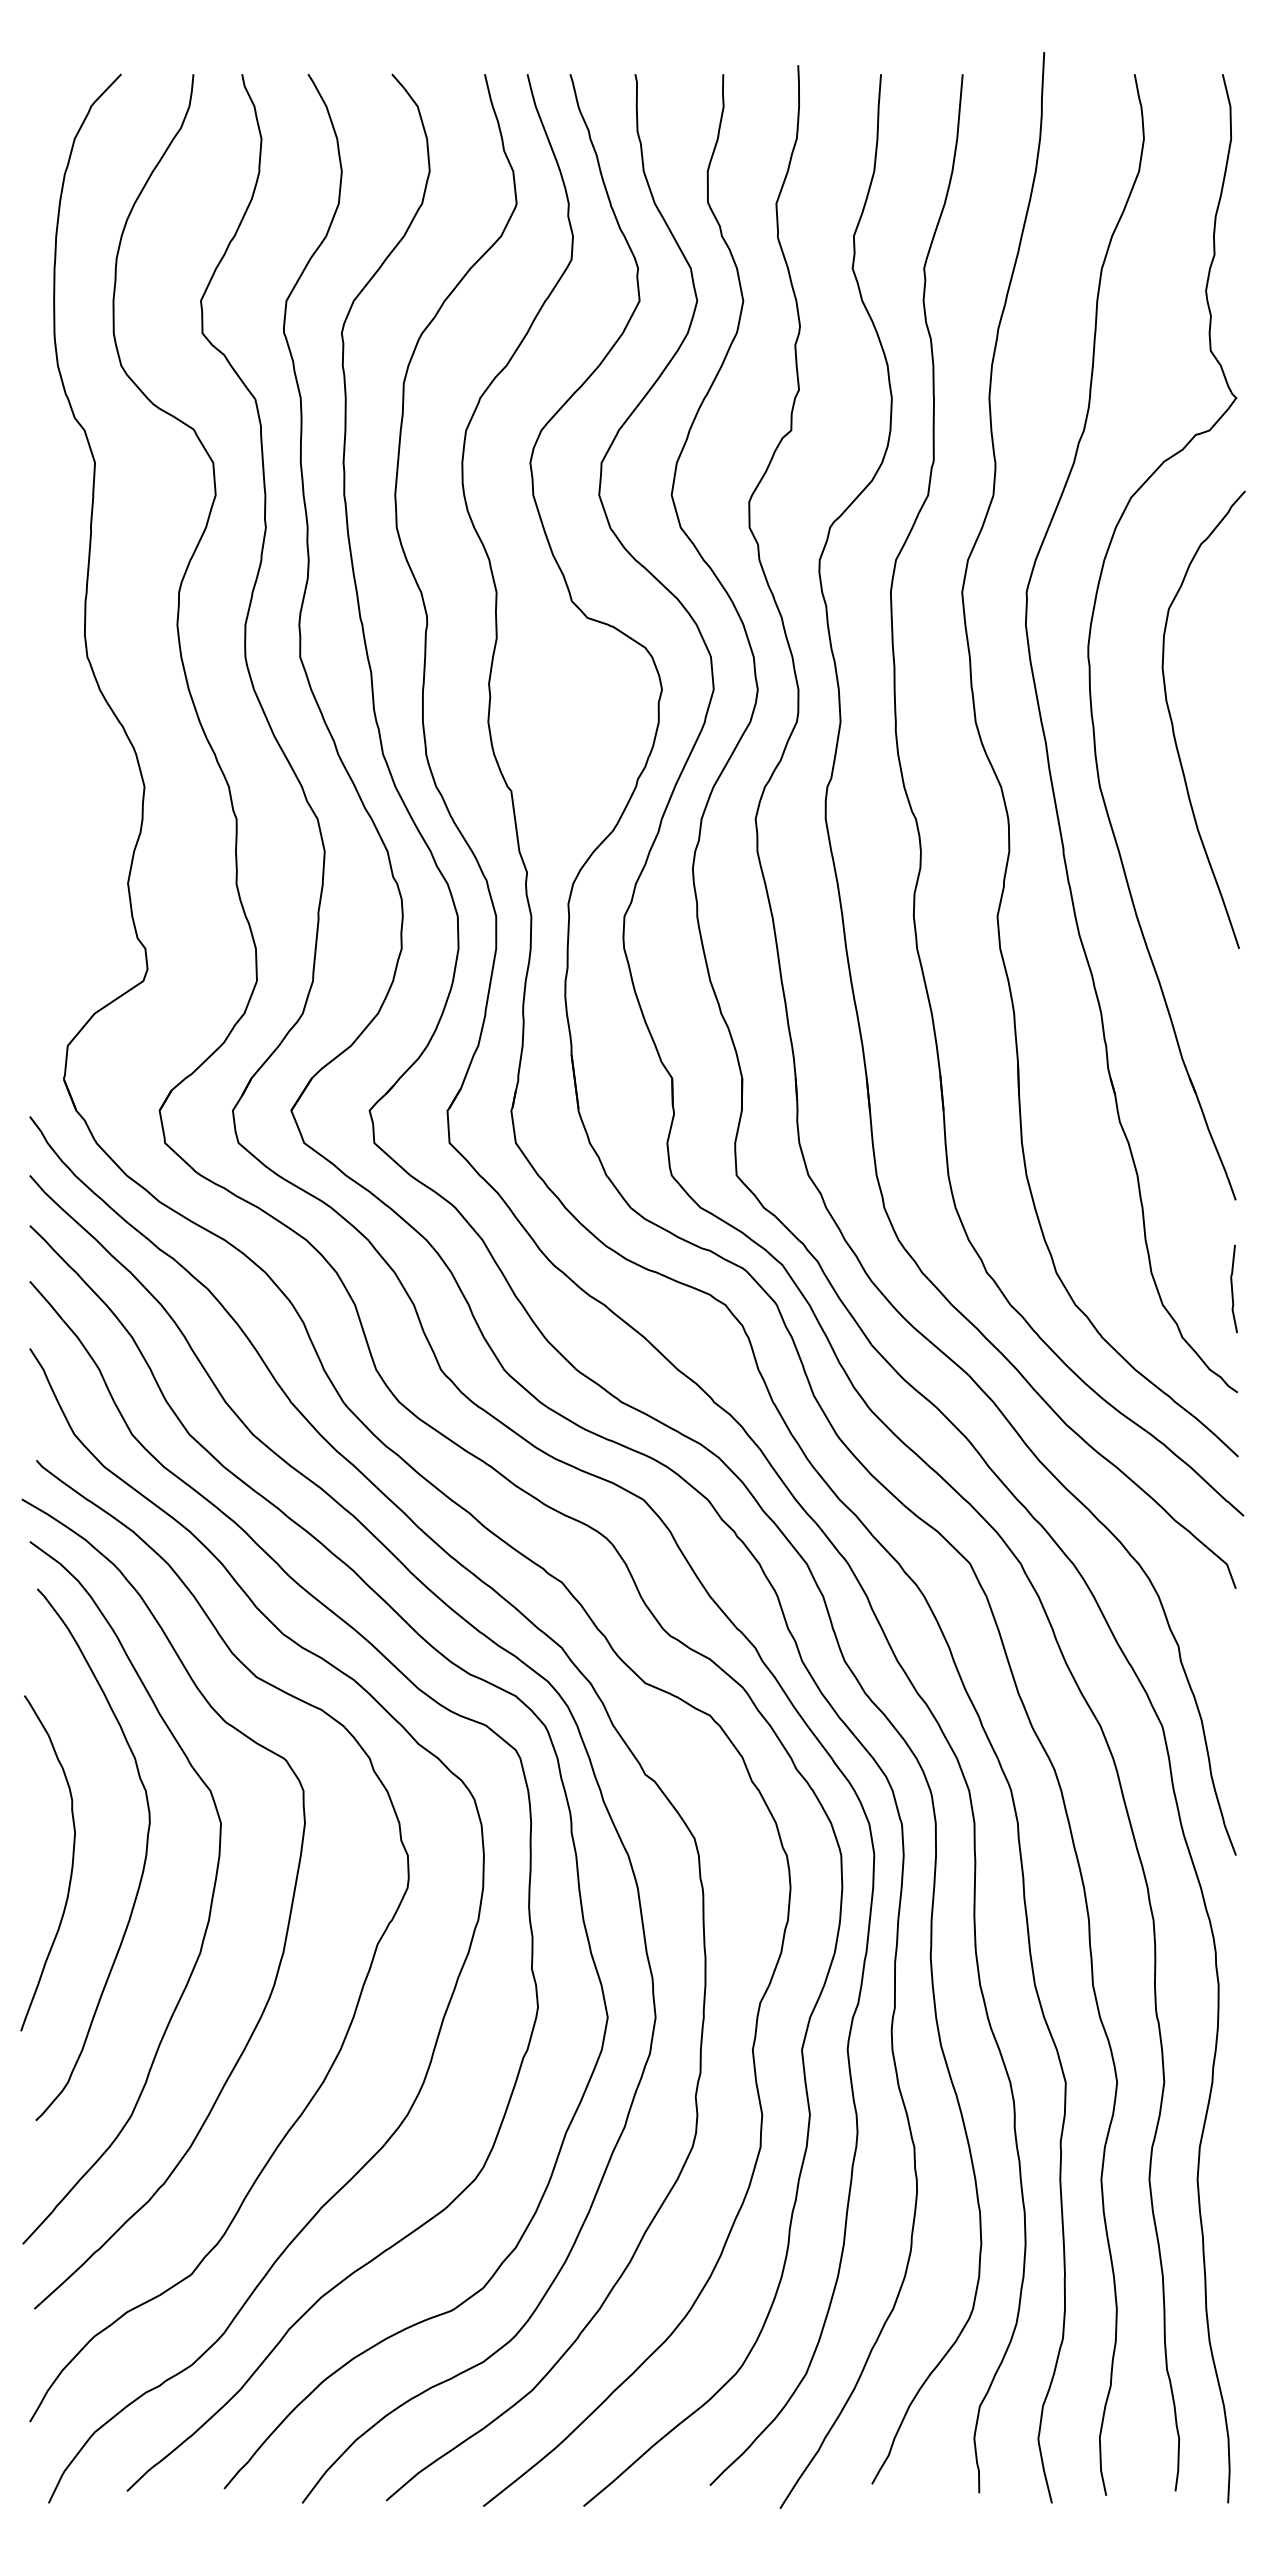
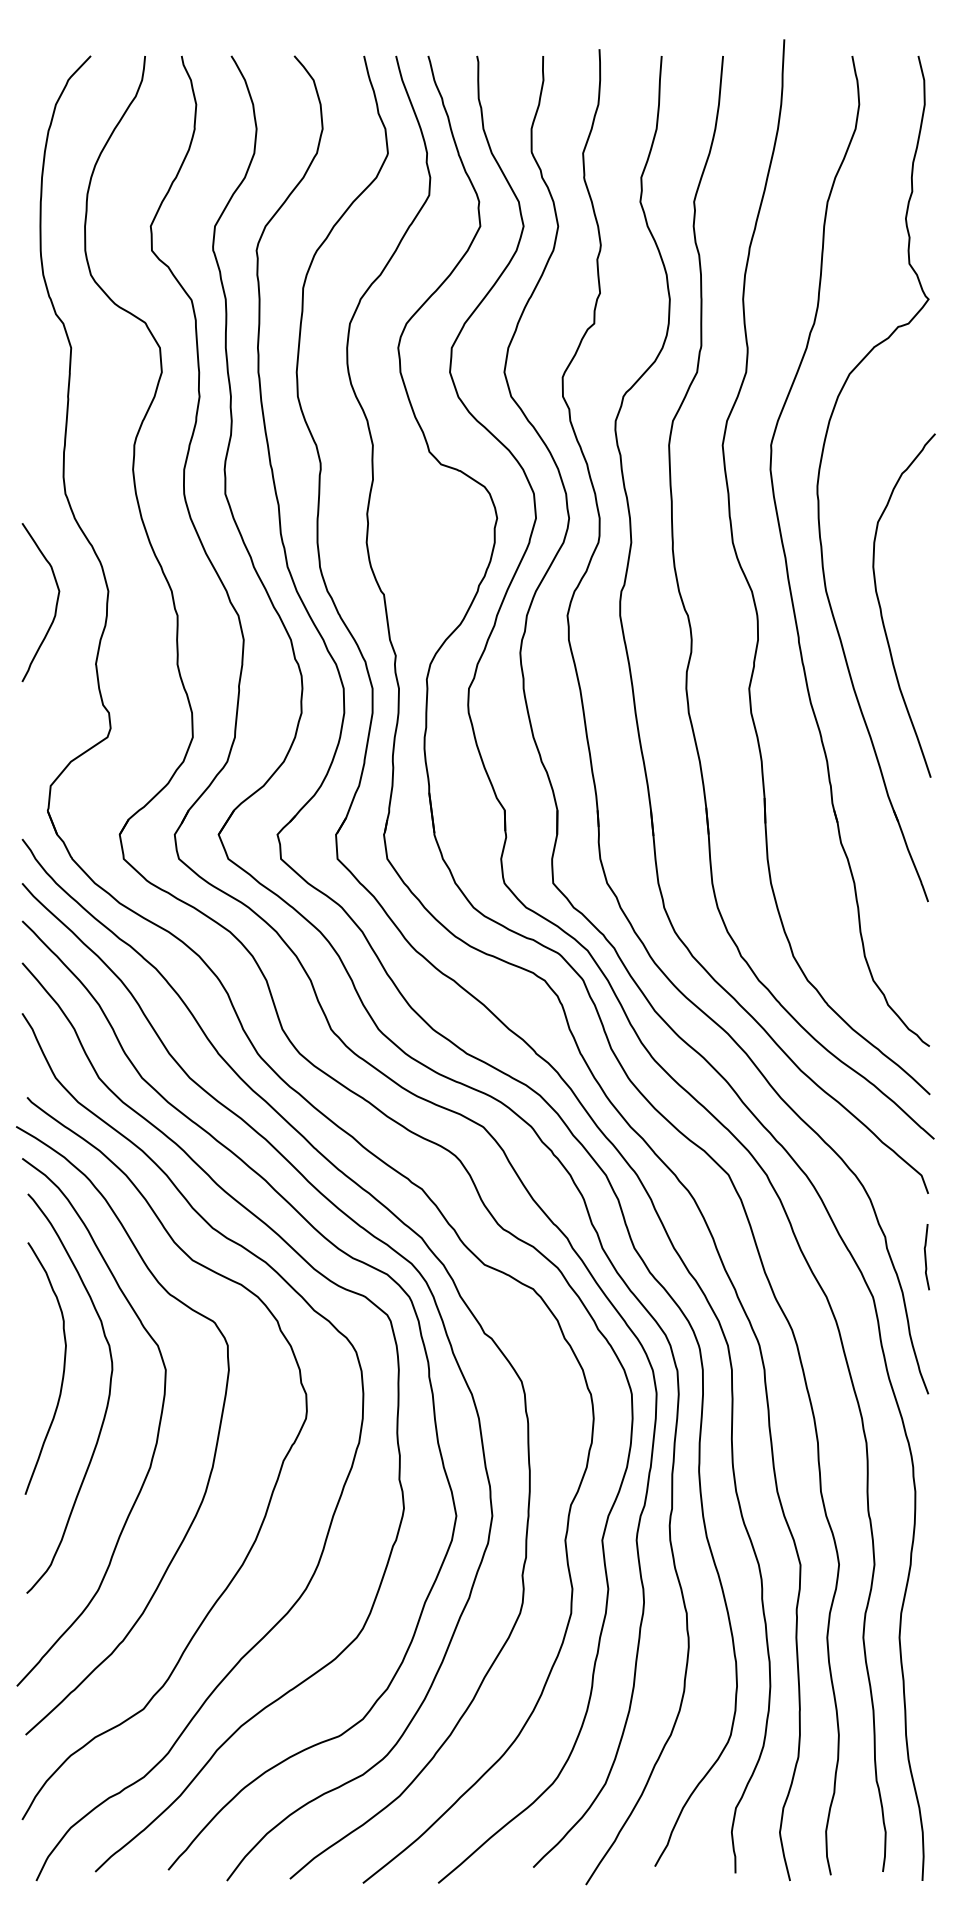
curve: (1173, 723) -> (881, 608), moved
curve: (74, 805) -> (55, 605), added
curve: (1232, 1288) -> (925, 1256), moved
curve: (71, 1863) -> (63, 1368), moved

